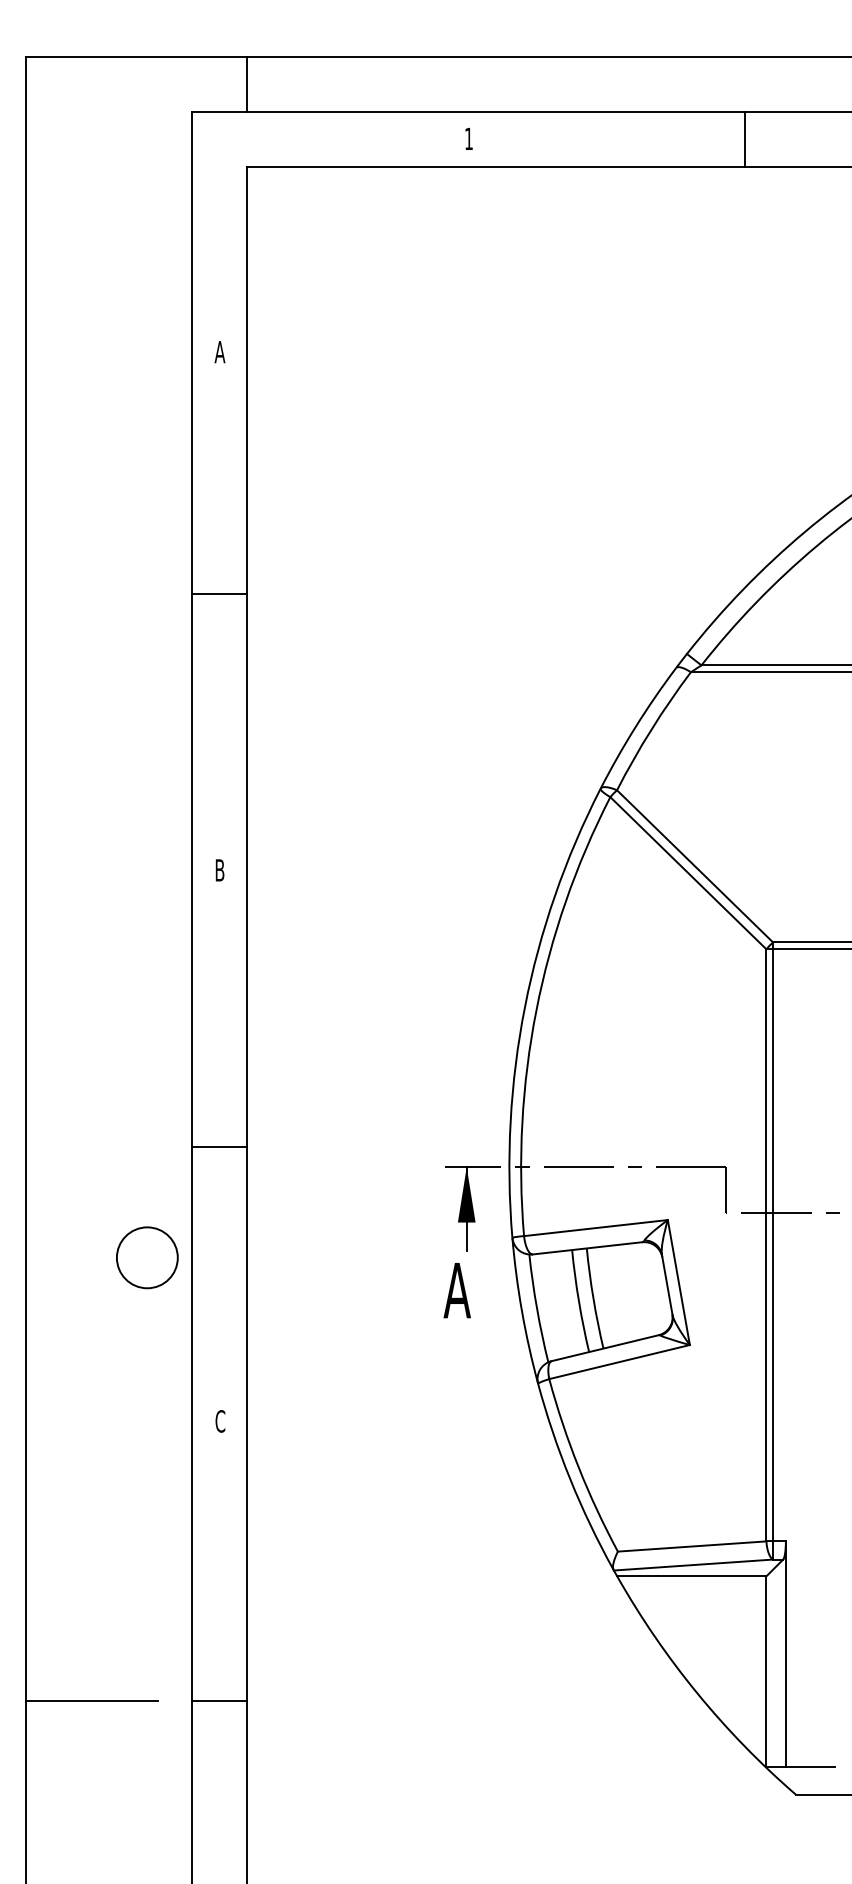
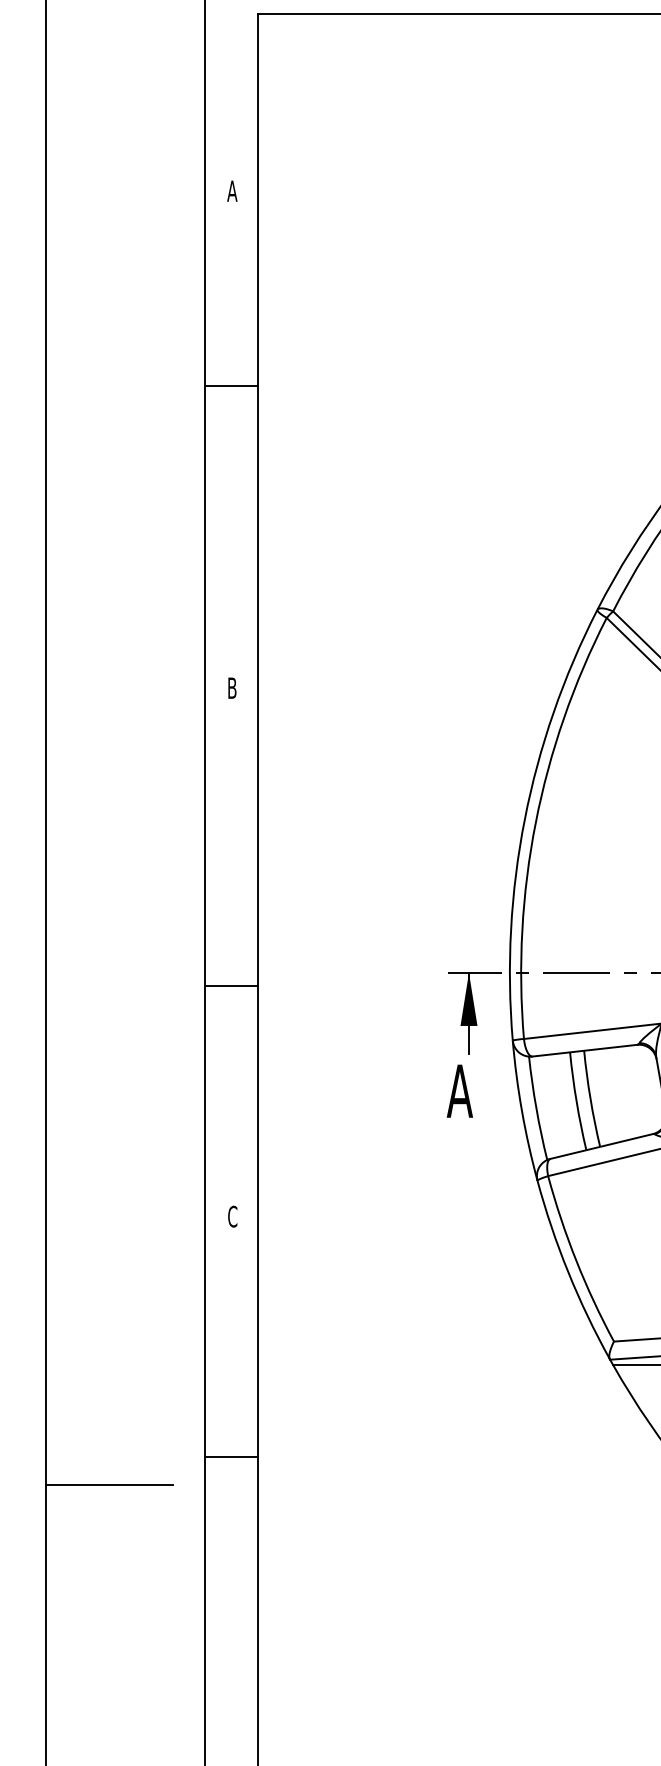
line: (219, 593) -> (231, 386), moved
line: (219, 1147) -> (231, 986), moved
circle: (147, 1257) -> (162, 1059), removed
line: (219, 1700) -> (231, 1456), moved

